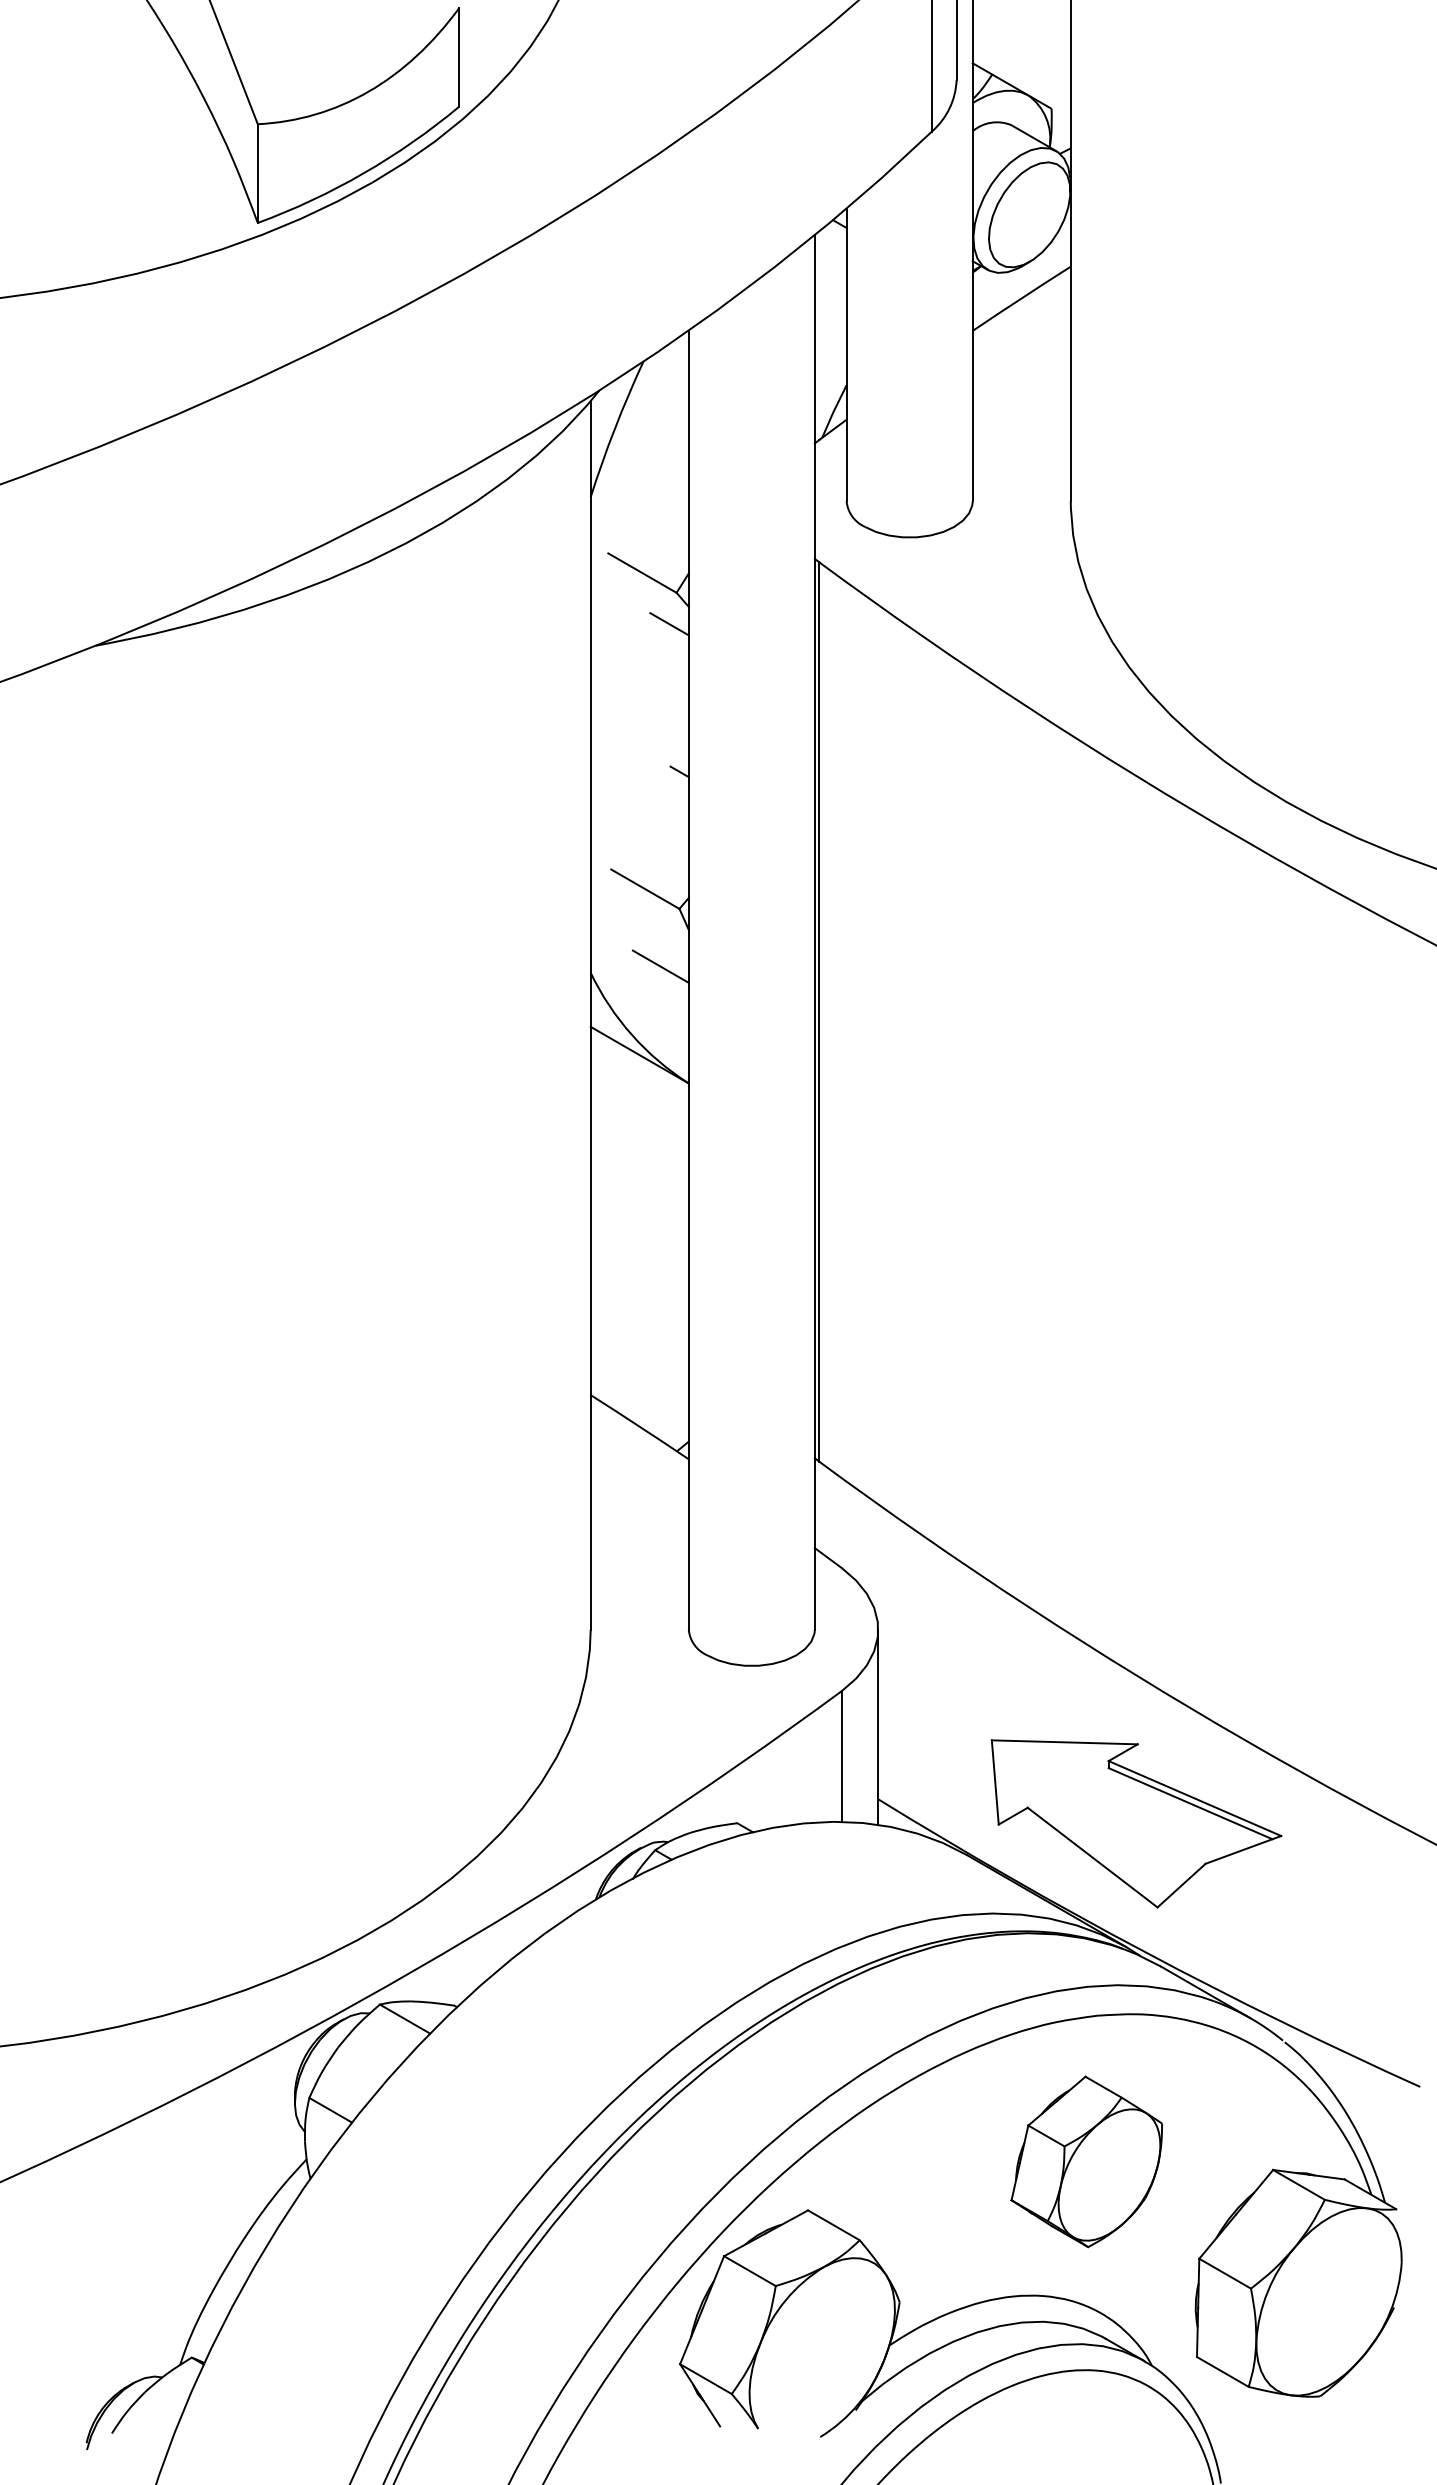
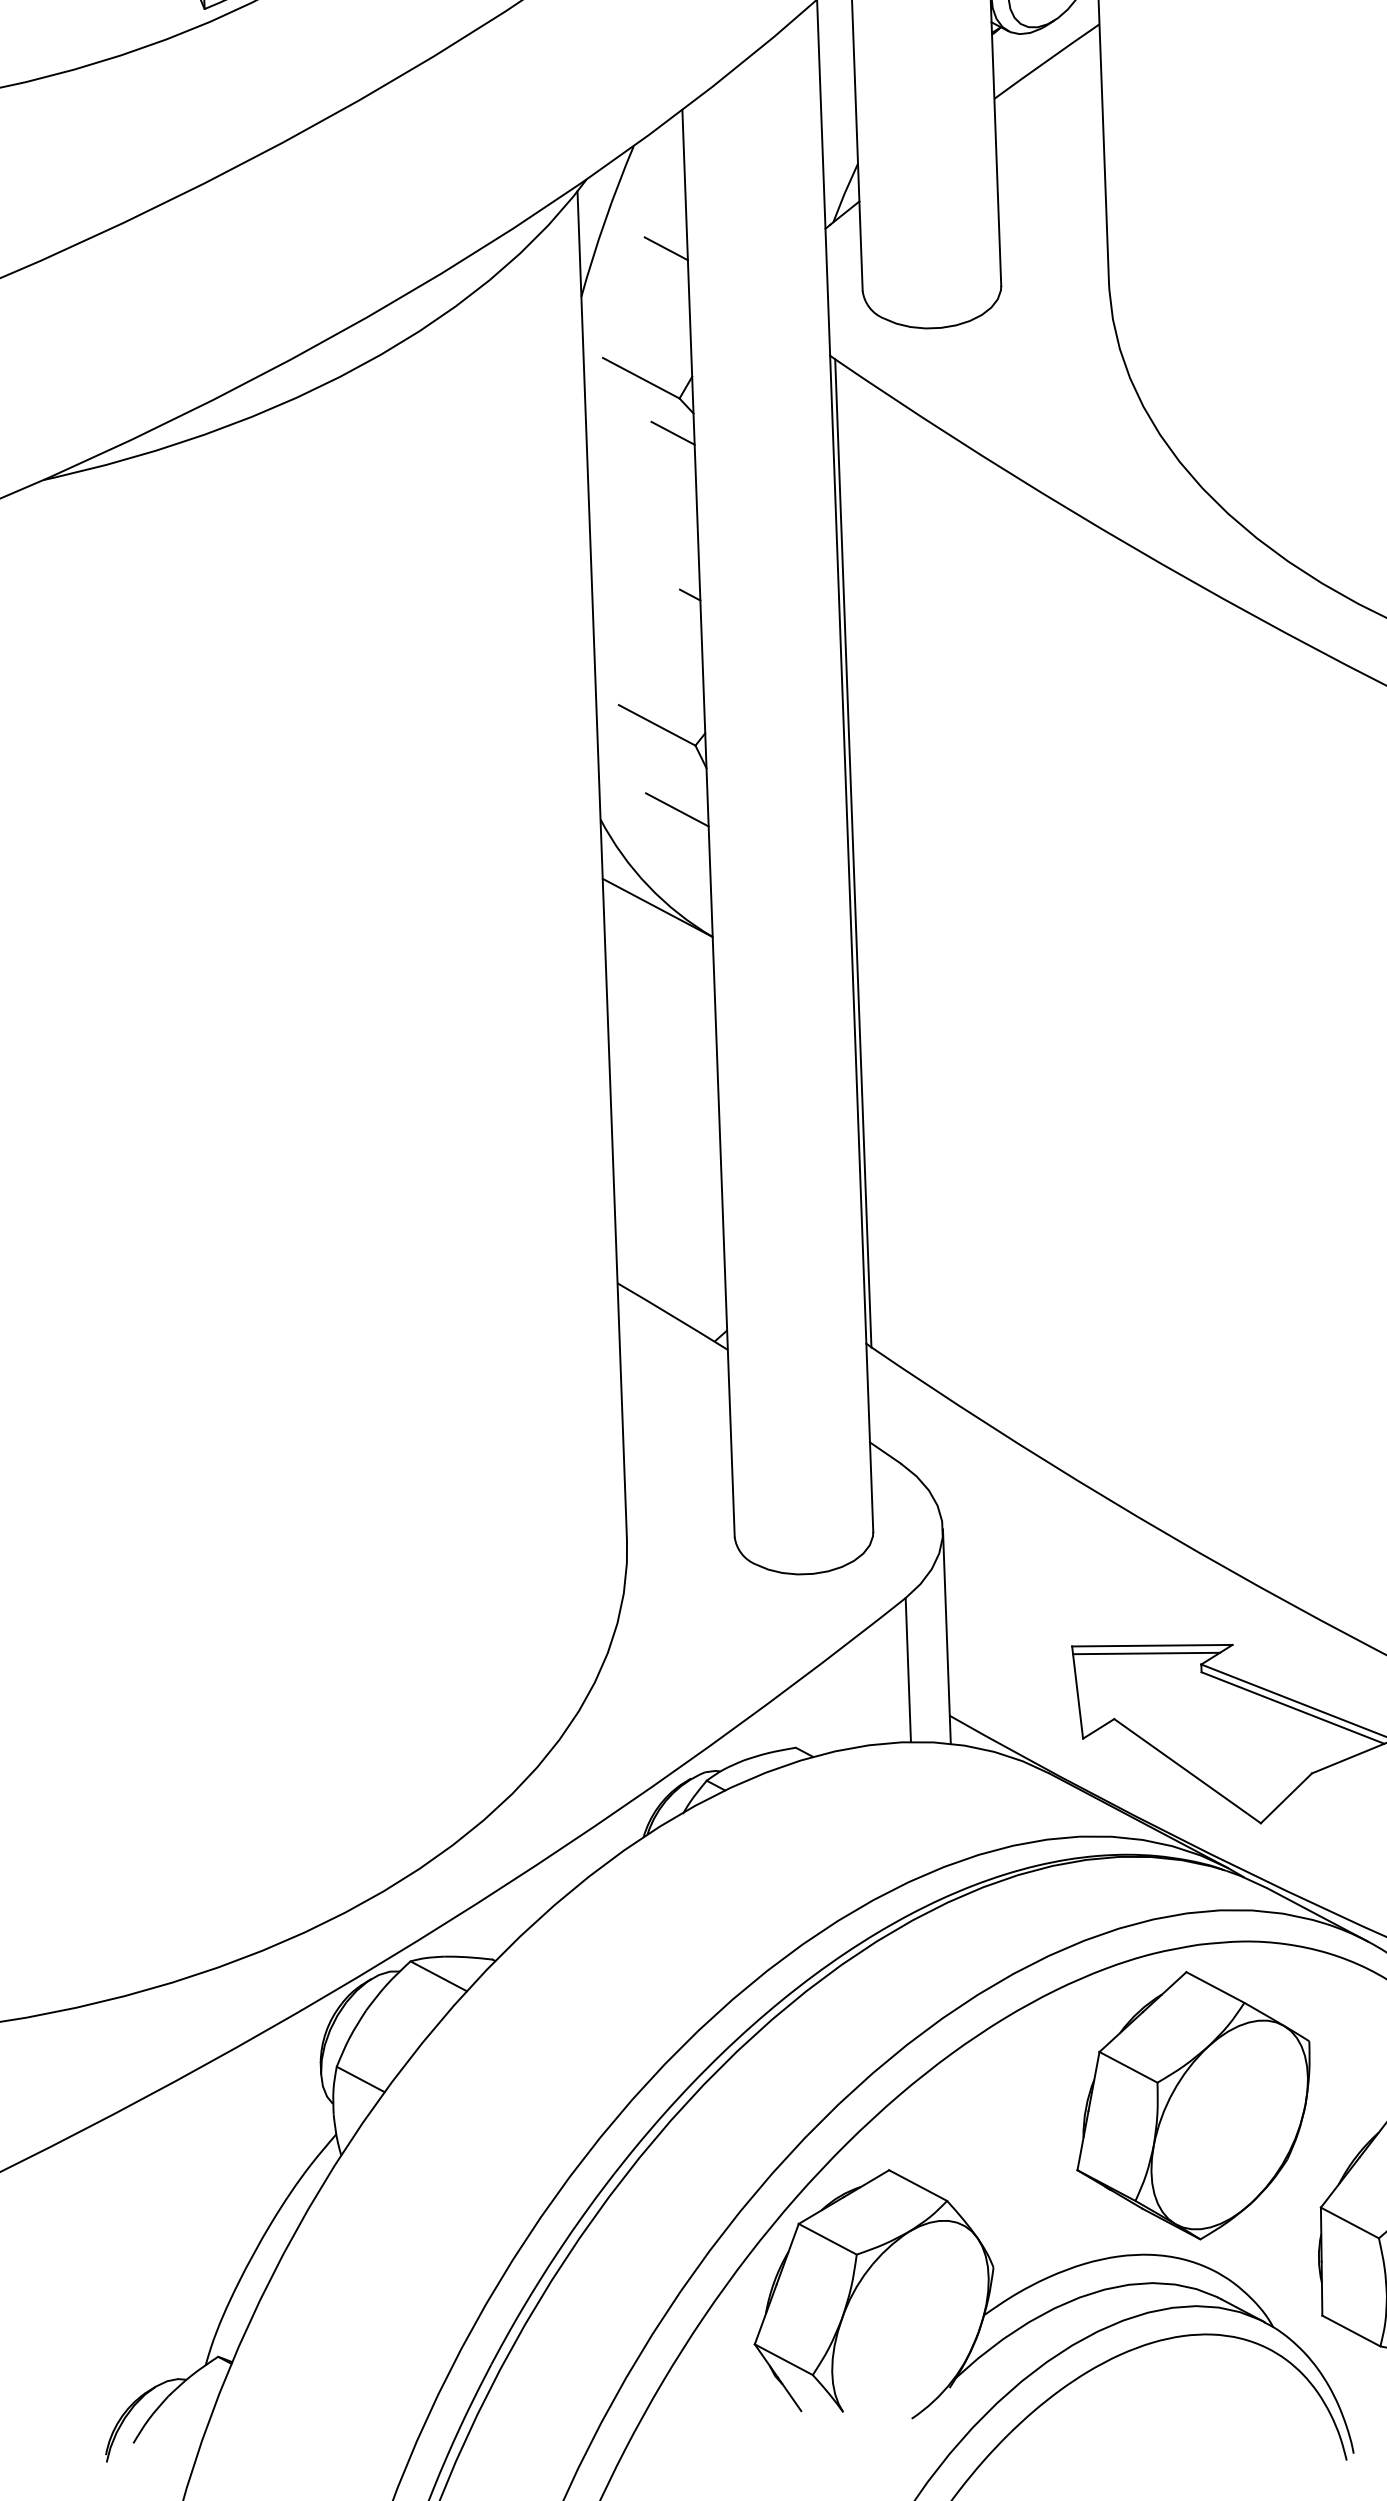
line: (669, 456) -> (666, 249), added
line: (1059, 1749) -> (1146, 1653), added
part: (1086, 2161) -> (1193, 2105), size x1.43

